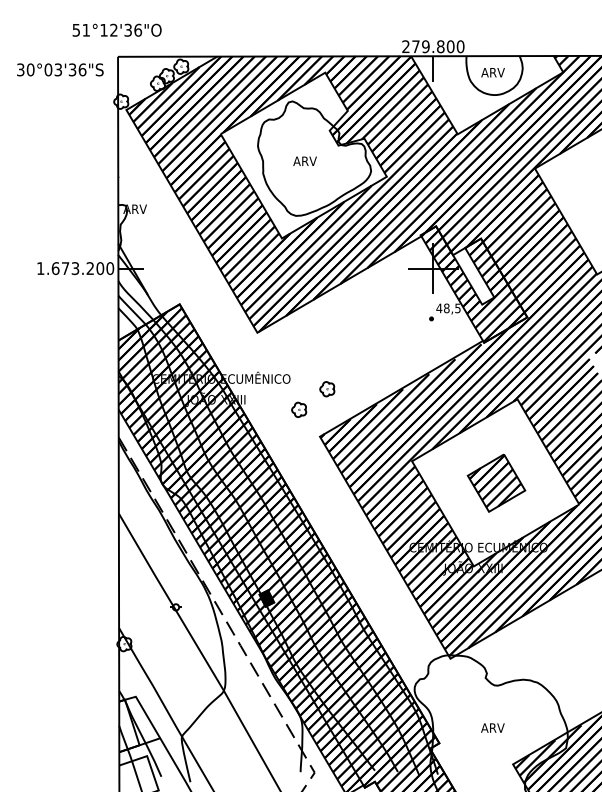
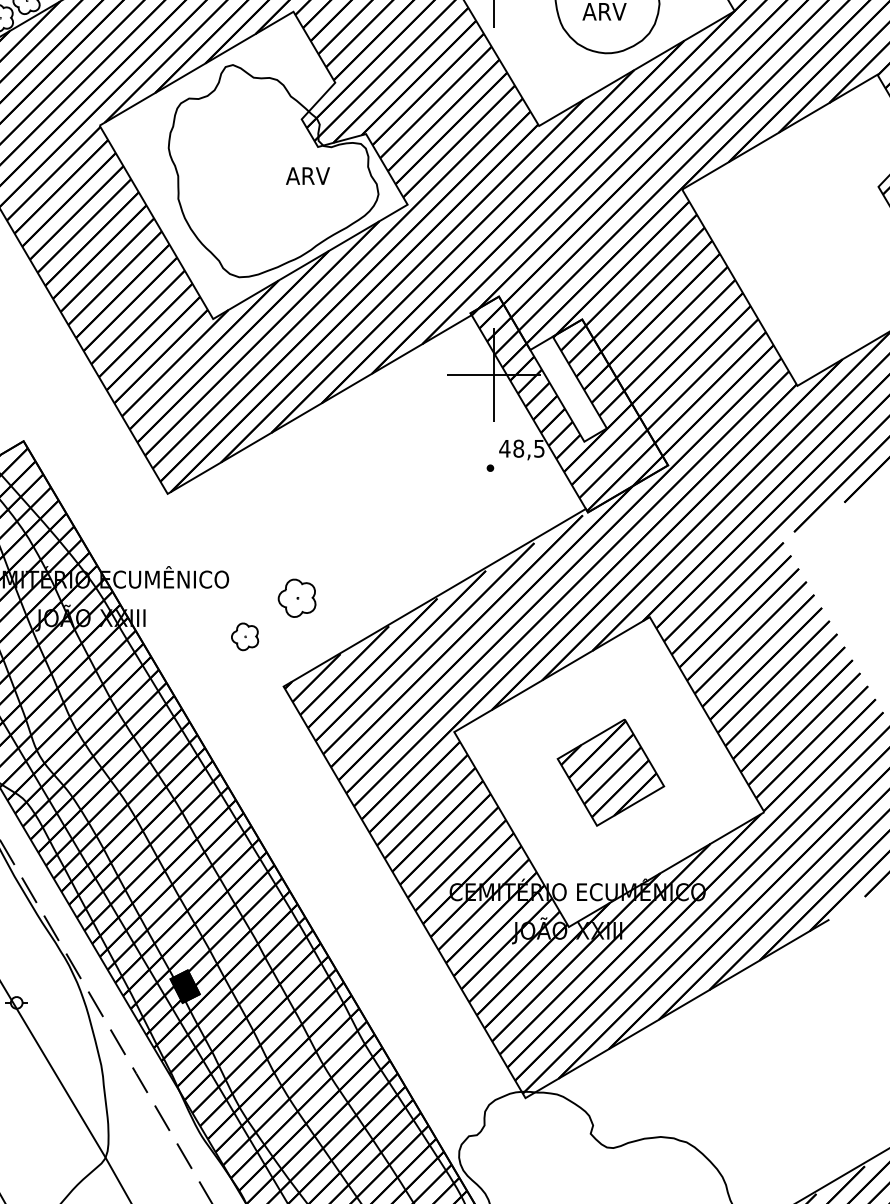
text: (304, 160) -> (306, 174), moved
part: (327, 389) -> (297, 599), size x1.4

